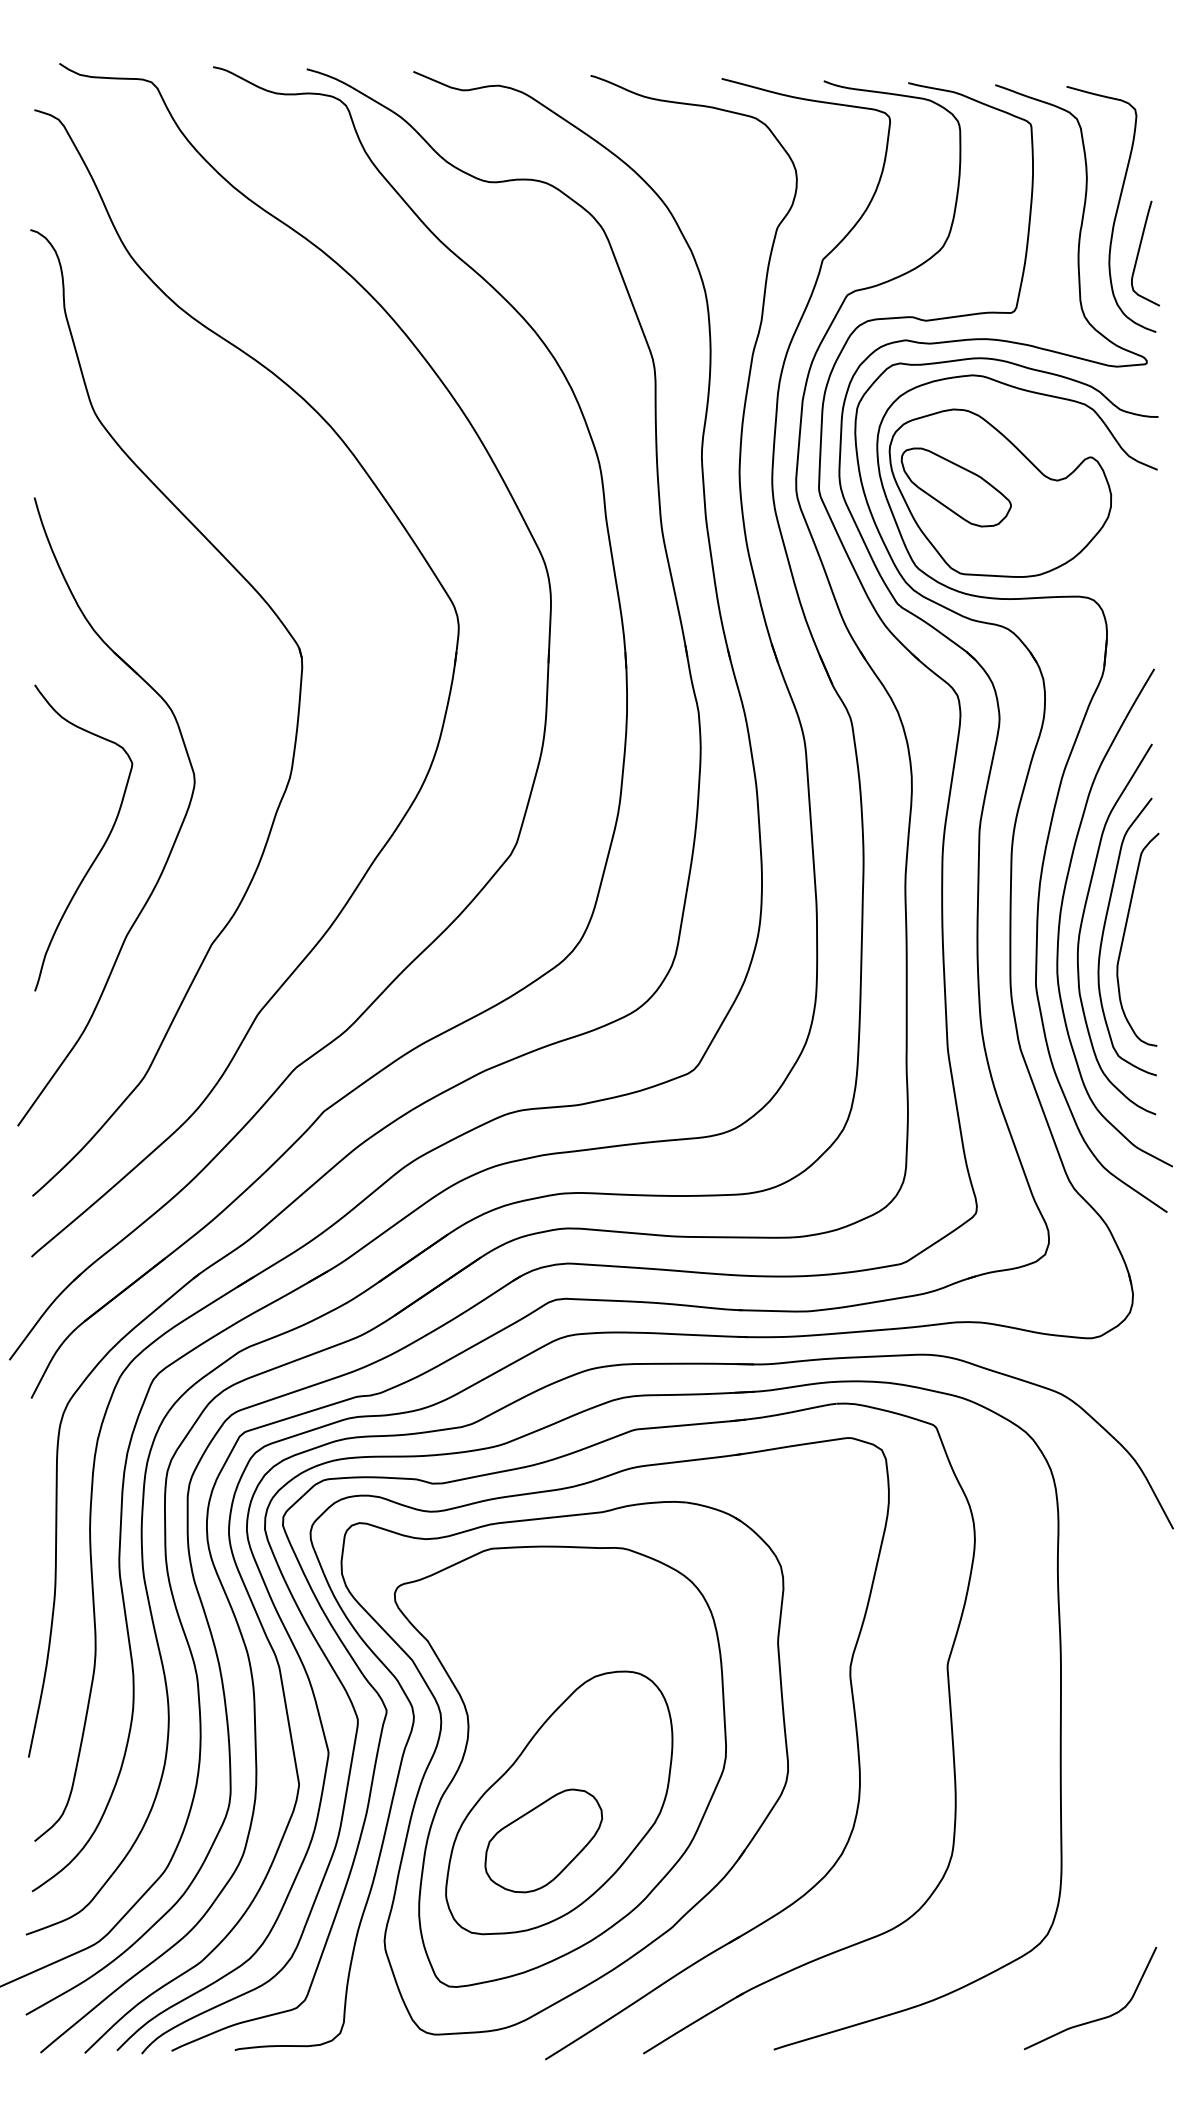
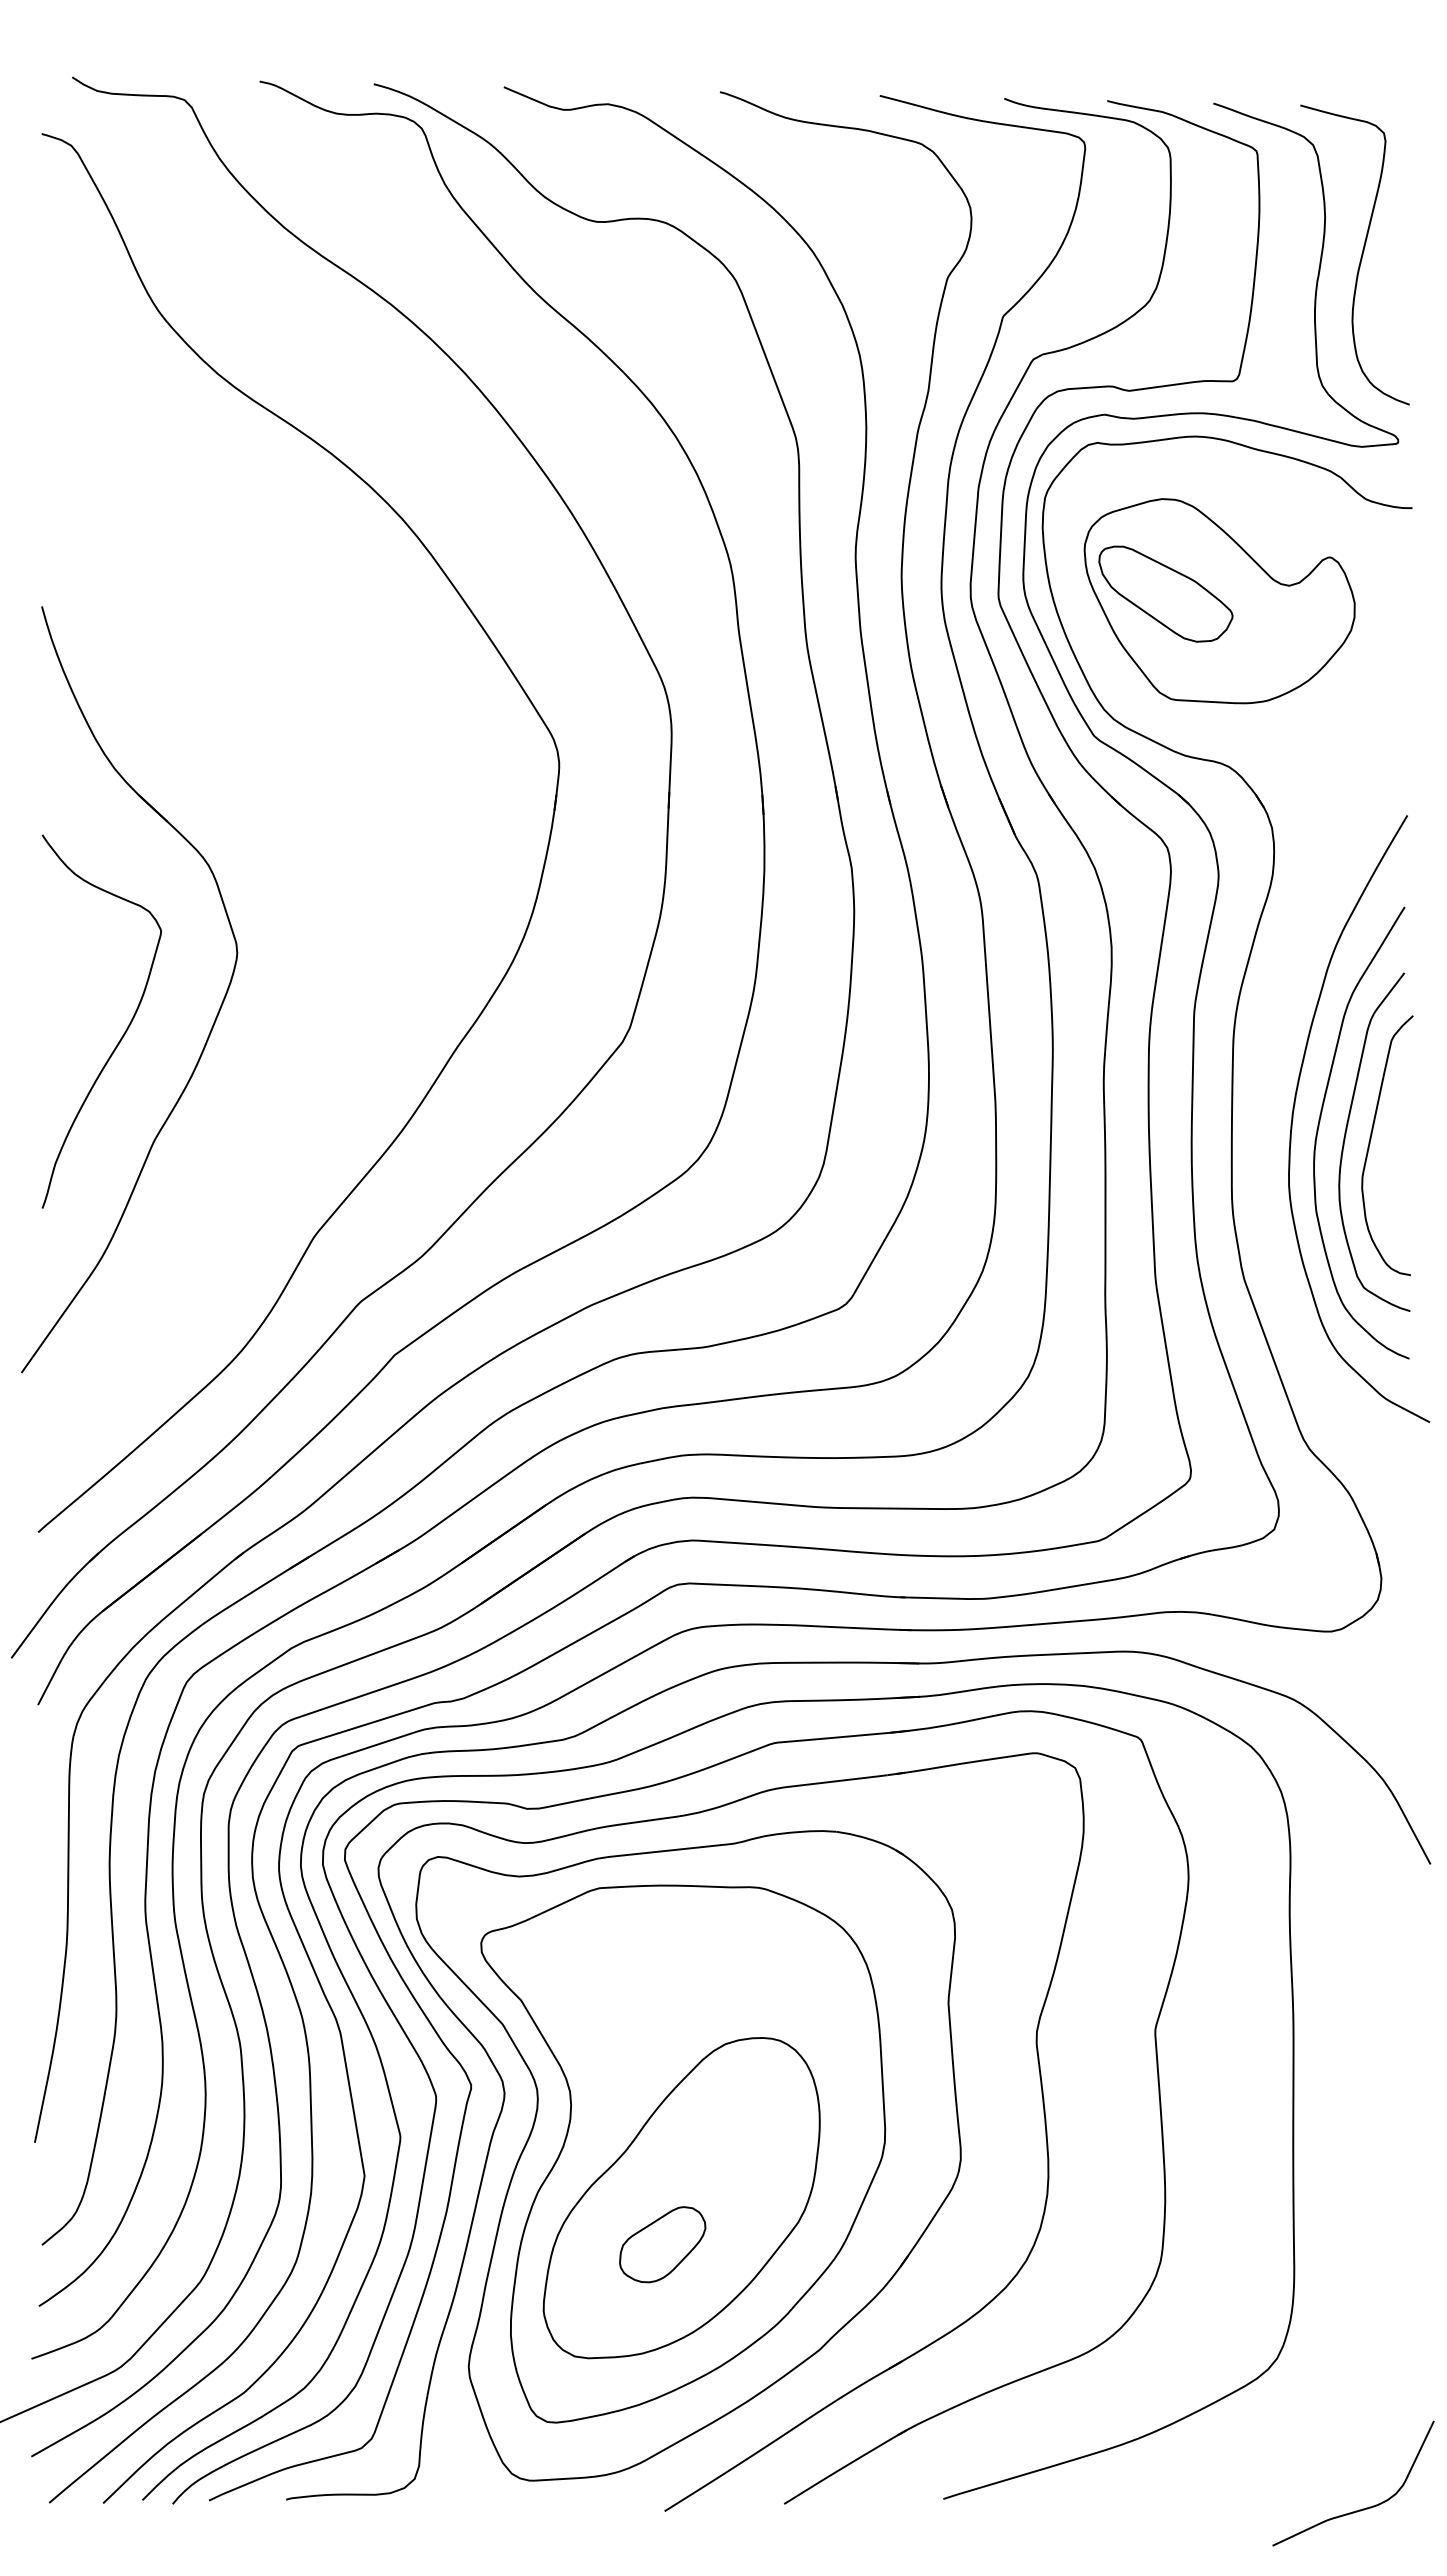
curve: (1139, 251) -> (1389, 306), removed
part: (296, 723) -> (361, 882), removed
part: (1055, 801) -> (1286, 976), removed
part: (543, 1840) -> (662, 2244), size x0.6
curve: (1097, 2018) -> (1362, 2508), moved

